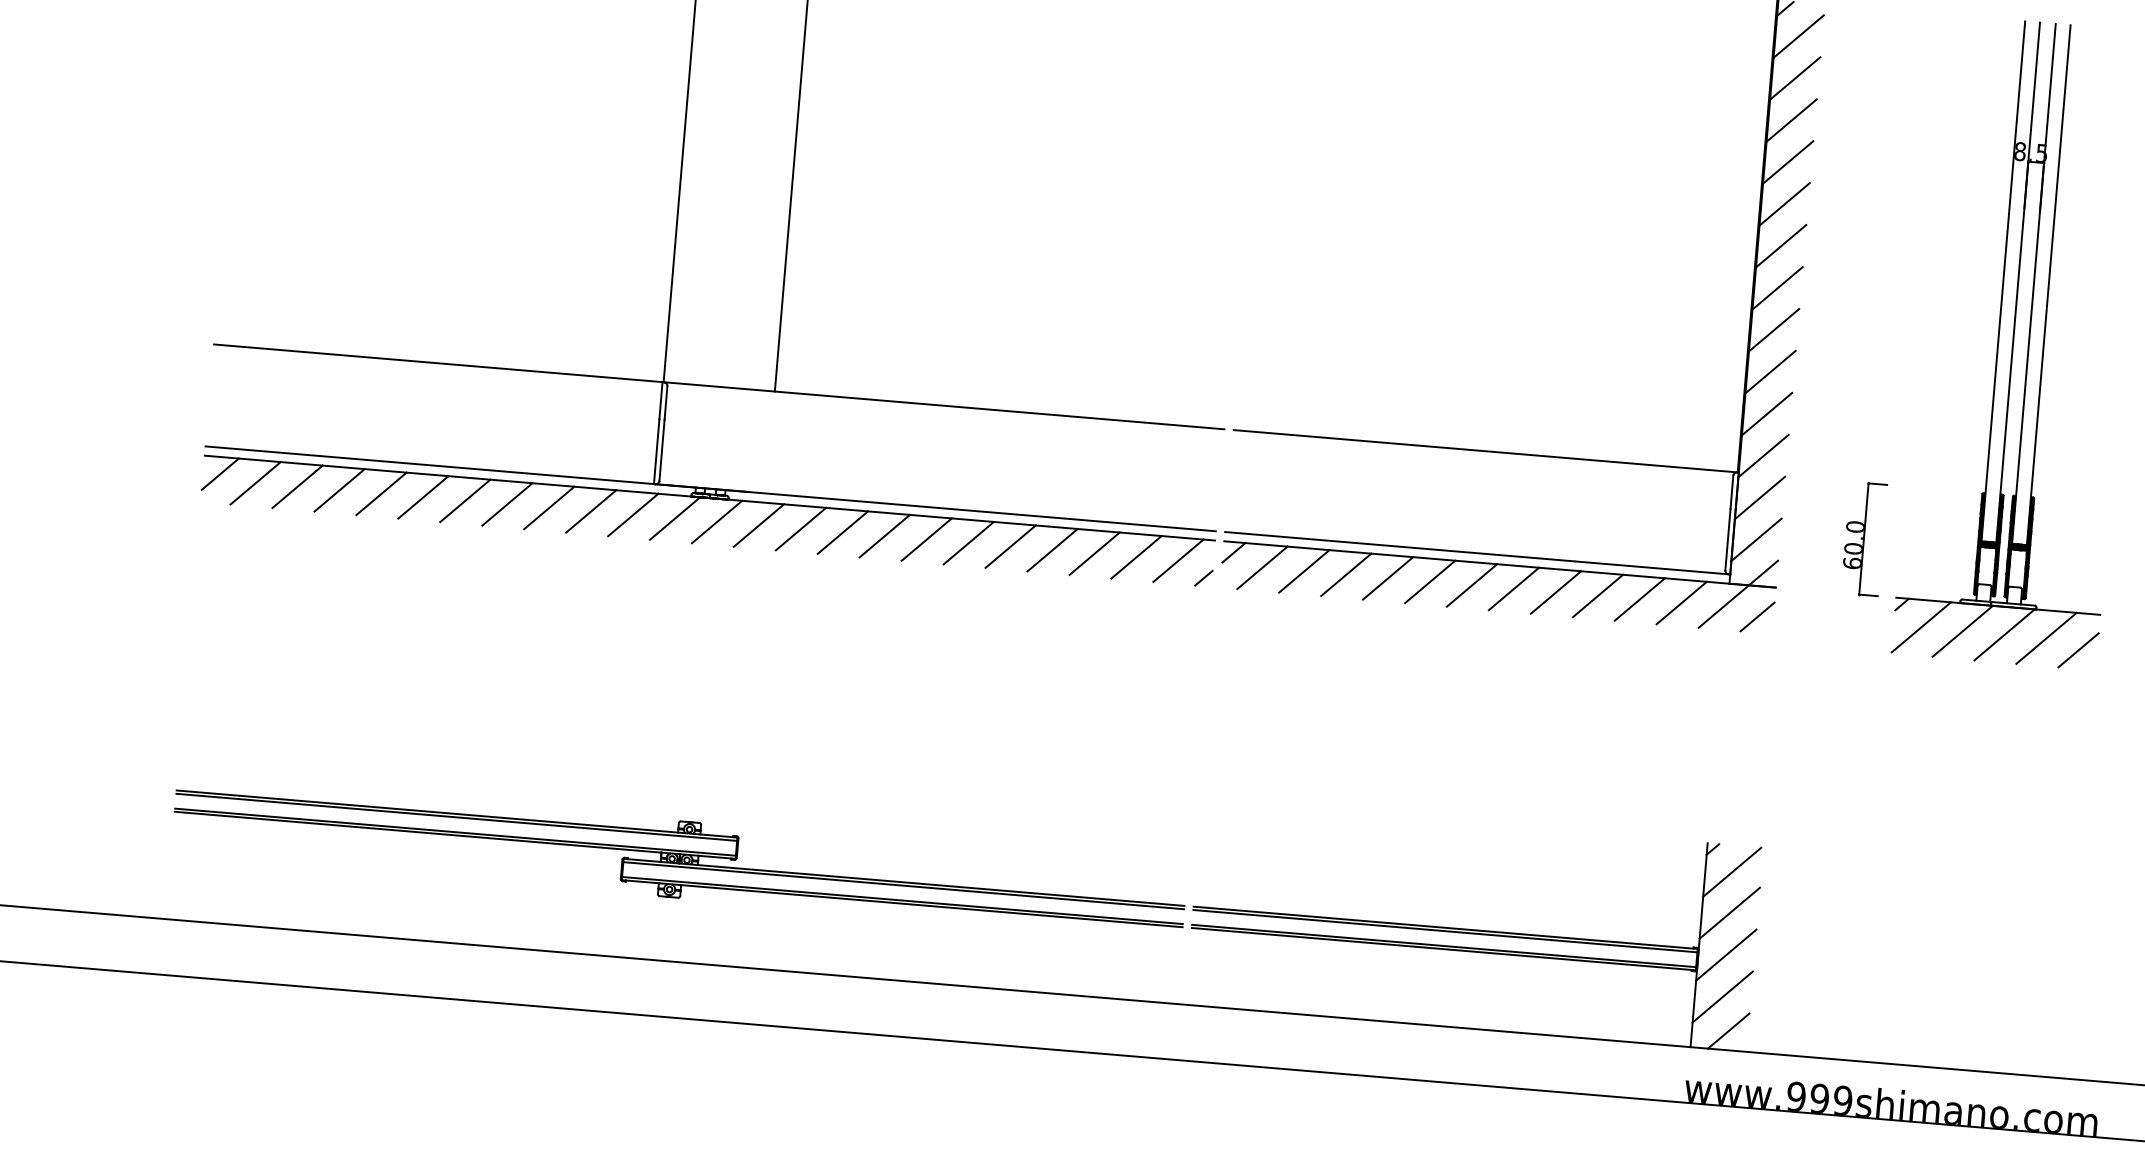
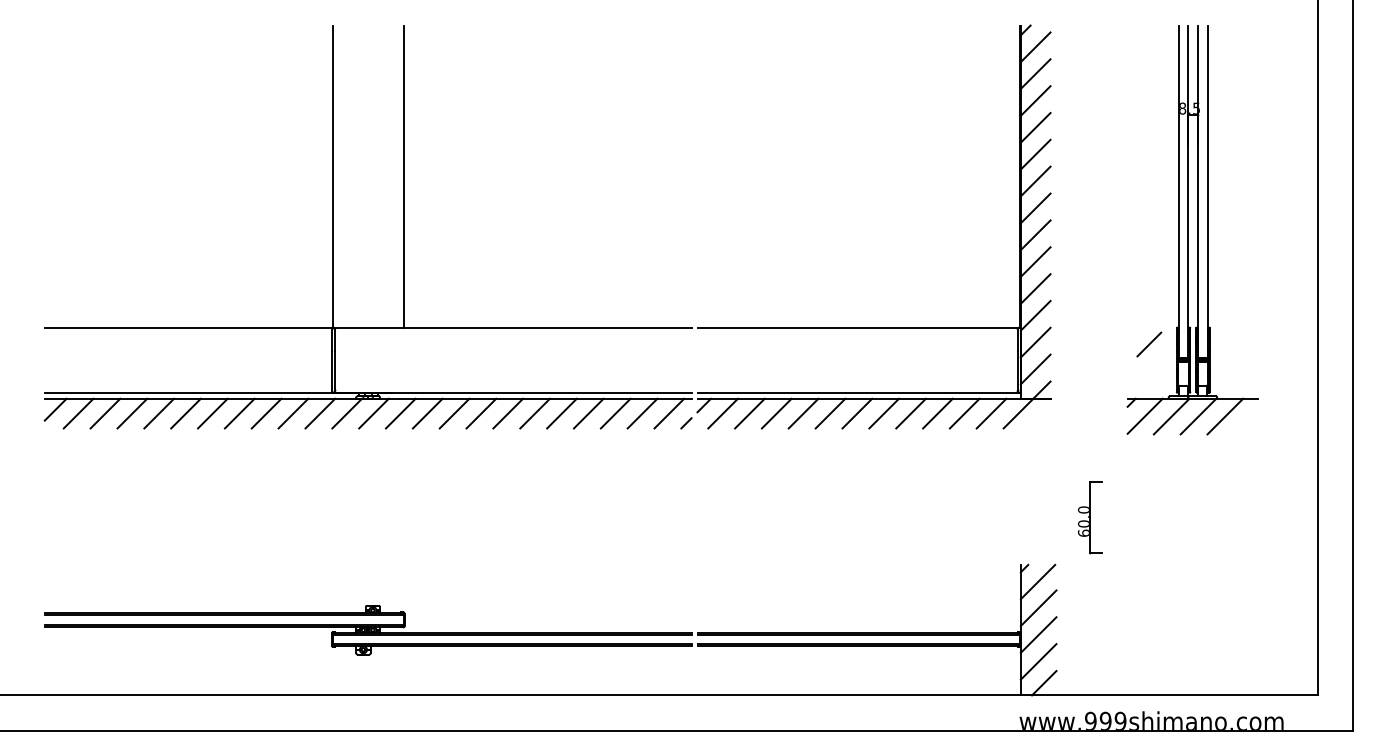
part: (1864, 539) -> (1090, 517), moved
line: (1757, 617) -> (1040, 418), removed
line: (2078, 650) -> (1149, 344), moved

